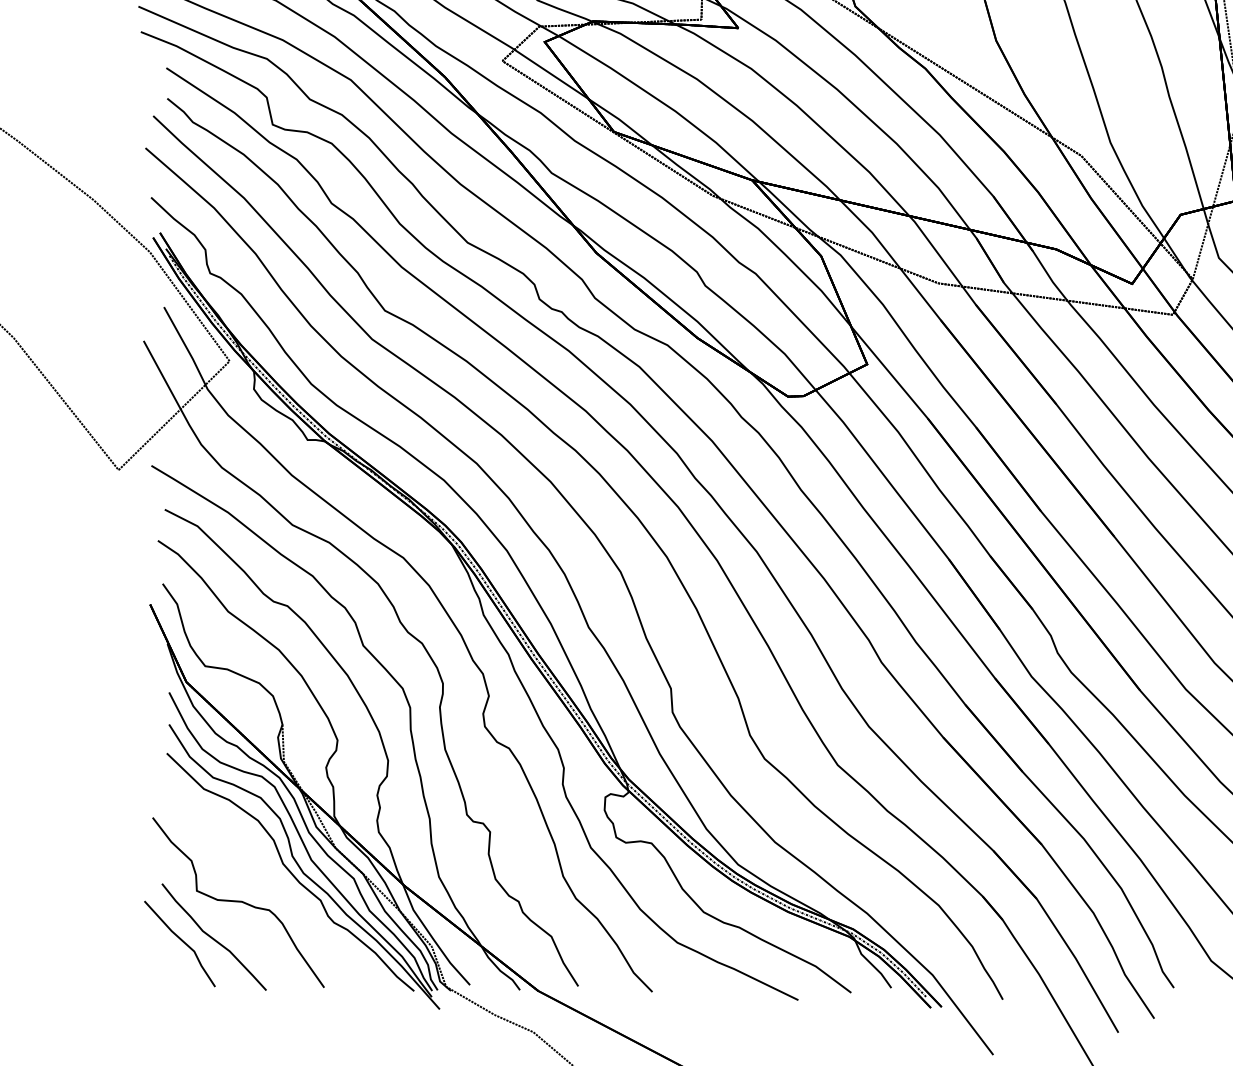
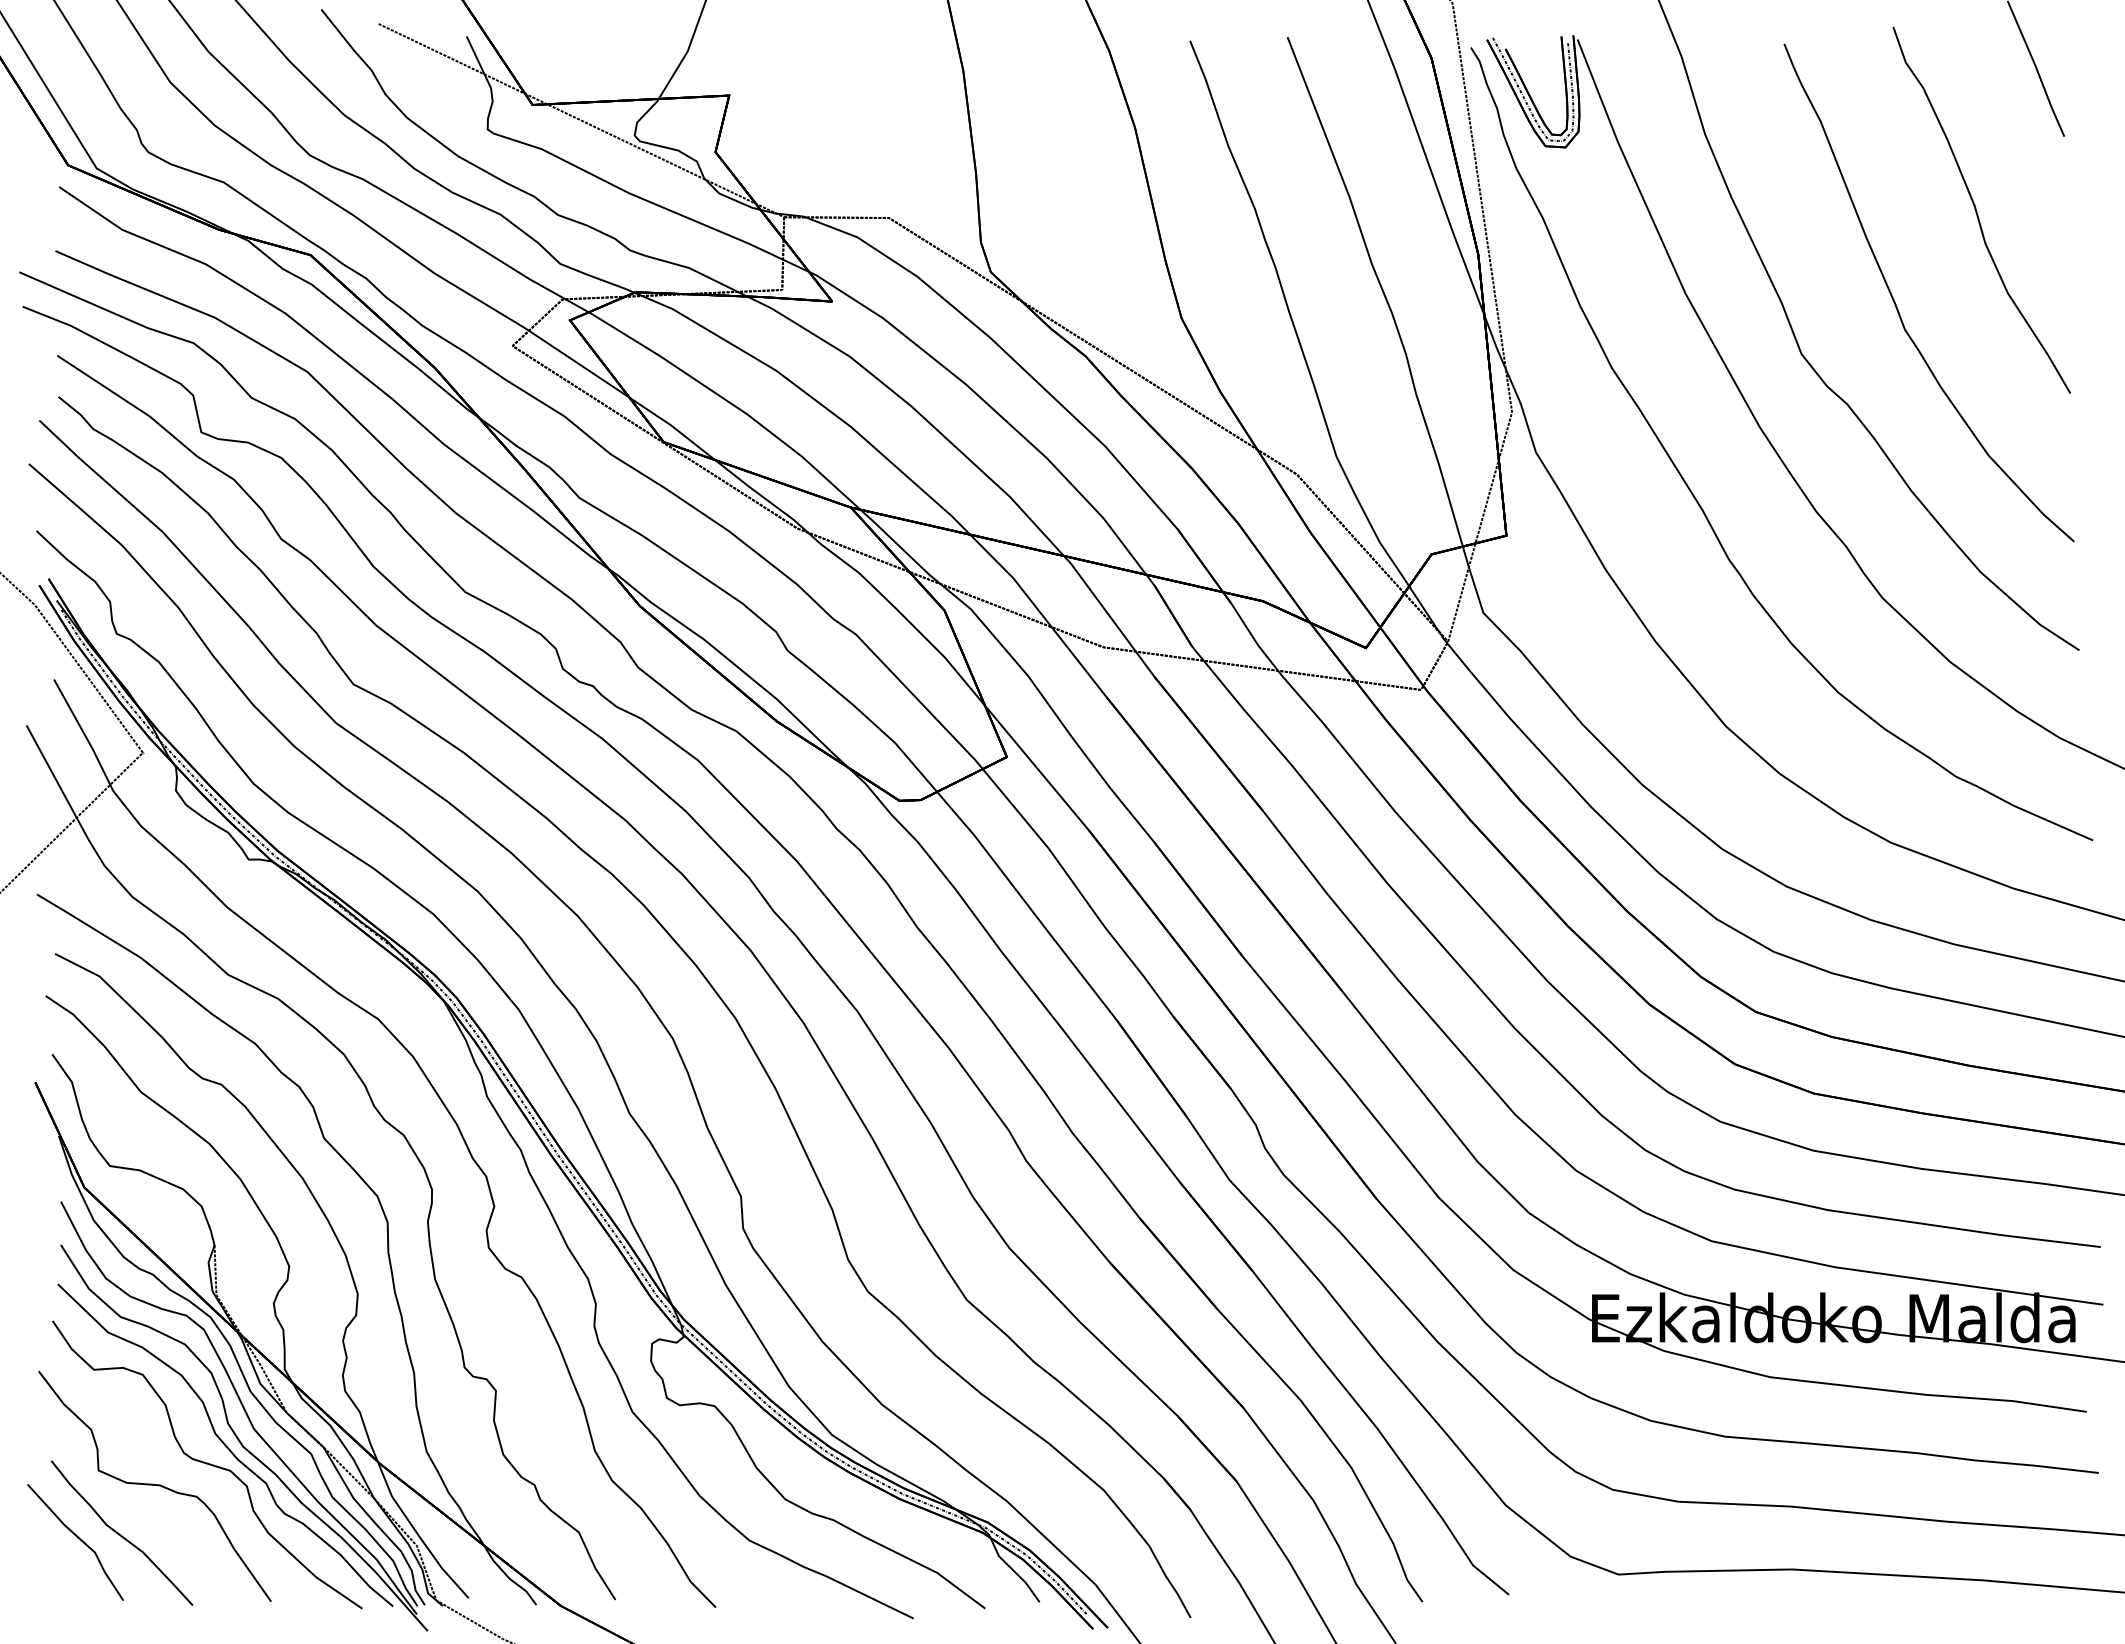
part: (277, 886) -> (207, 1464), added

